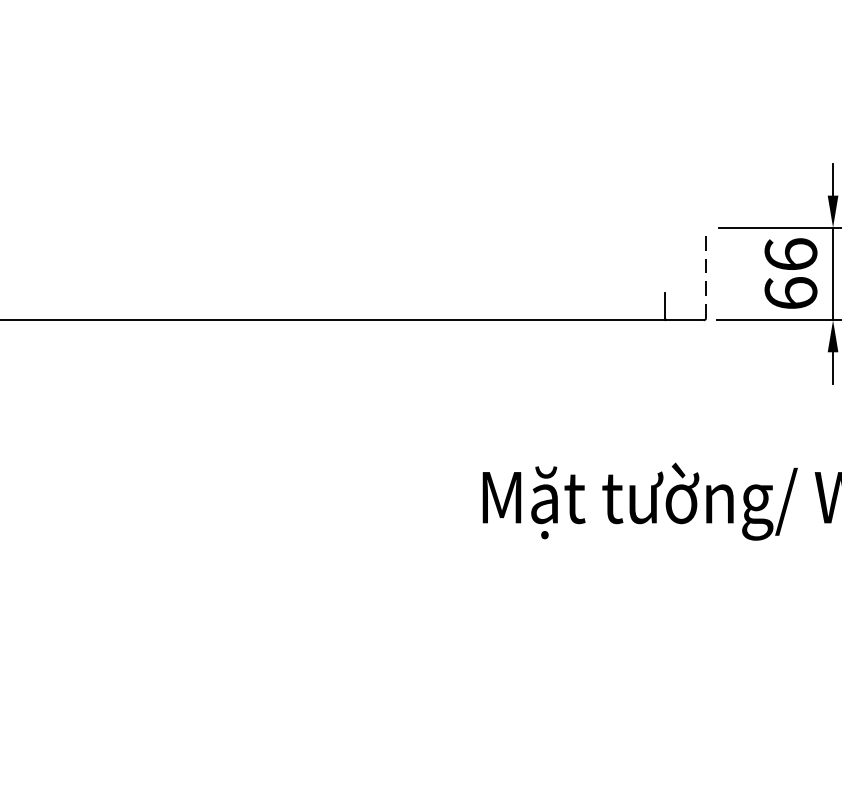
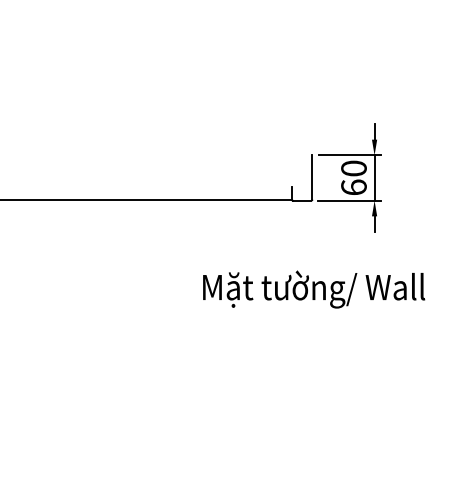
text: (790, 254) -> (353, 168), 66 -> 60
line: (706, 270) -> (312, 176), dashed -> solid

